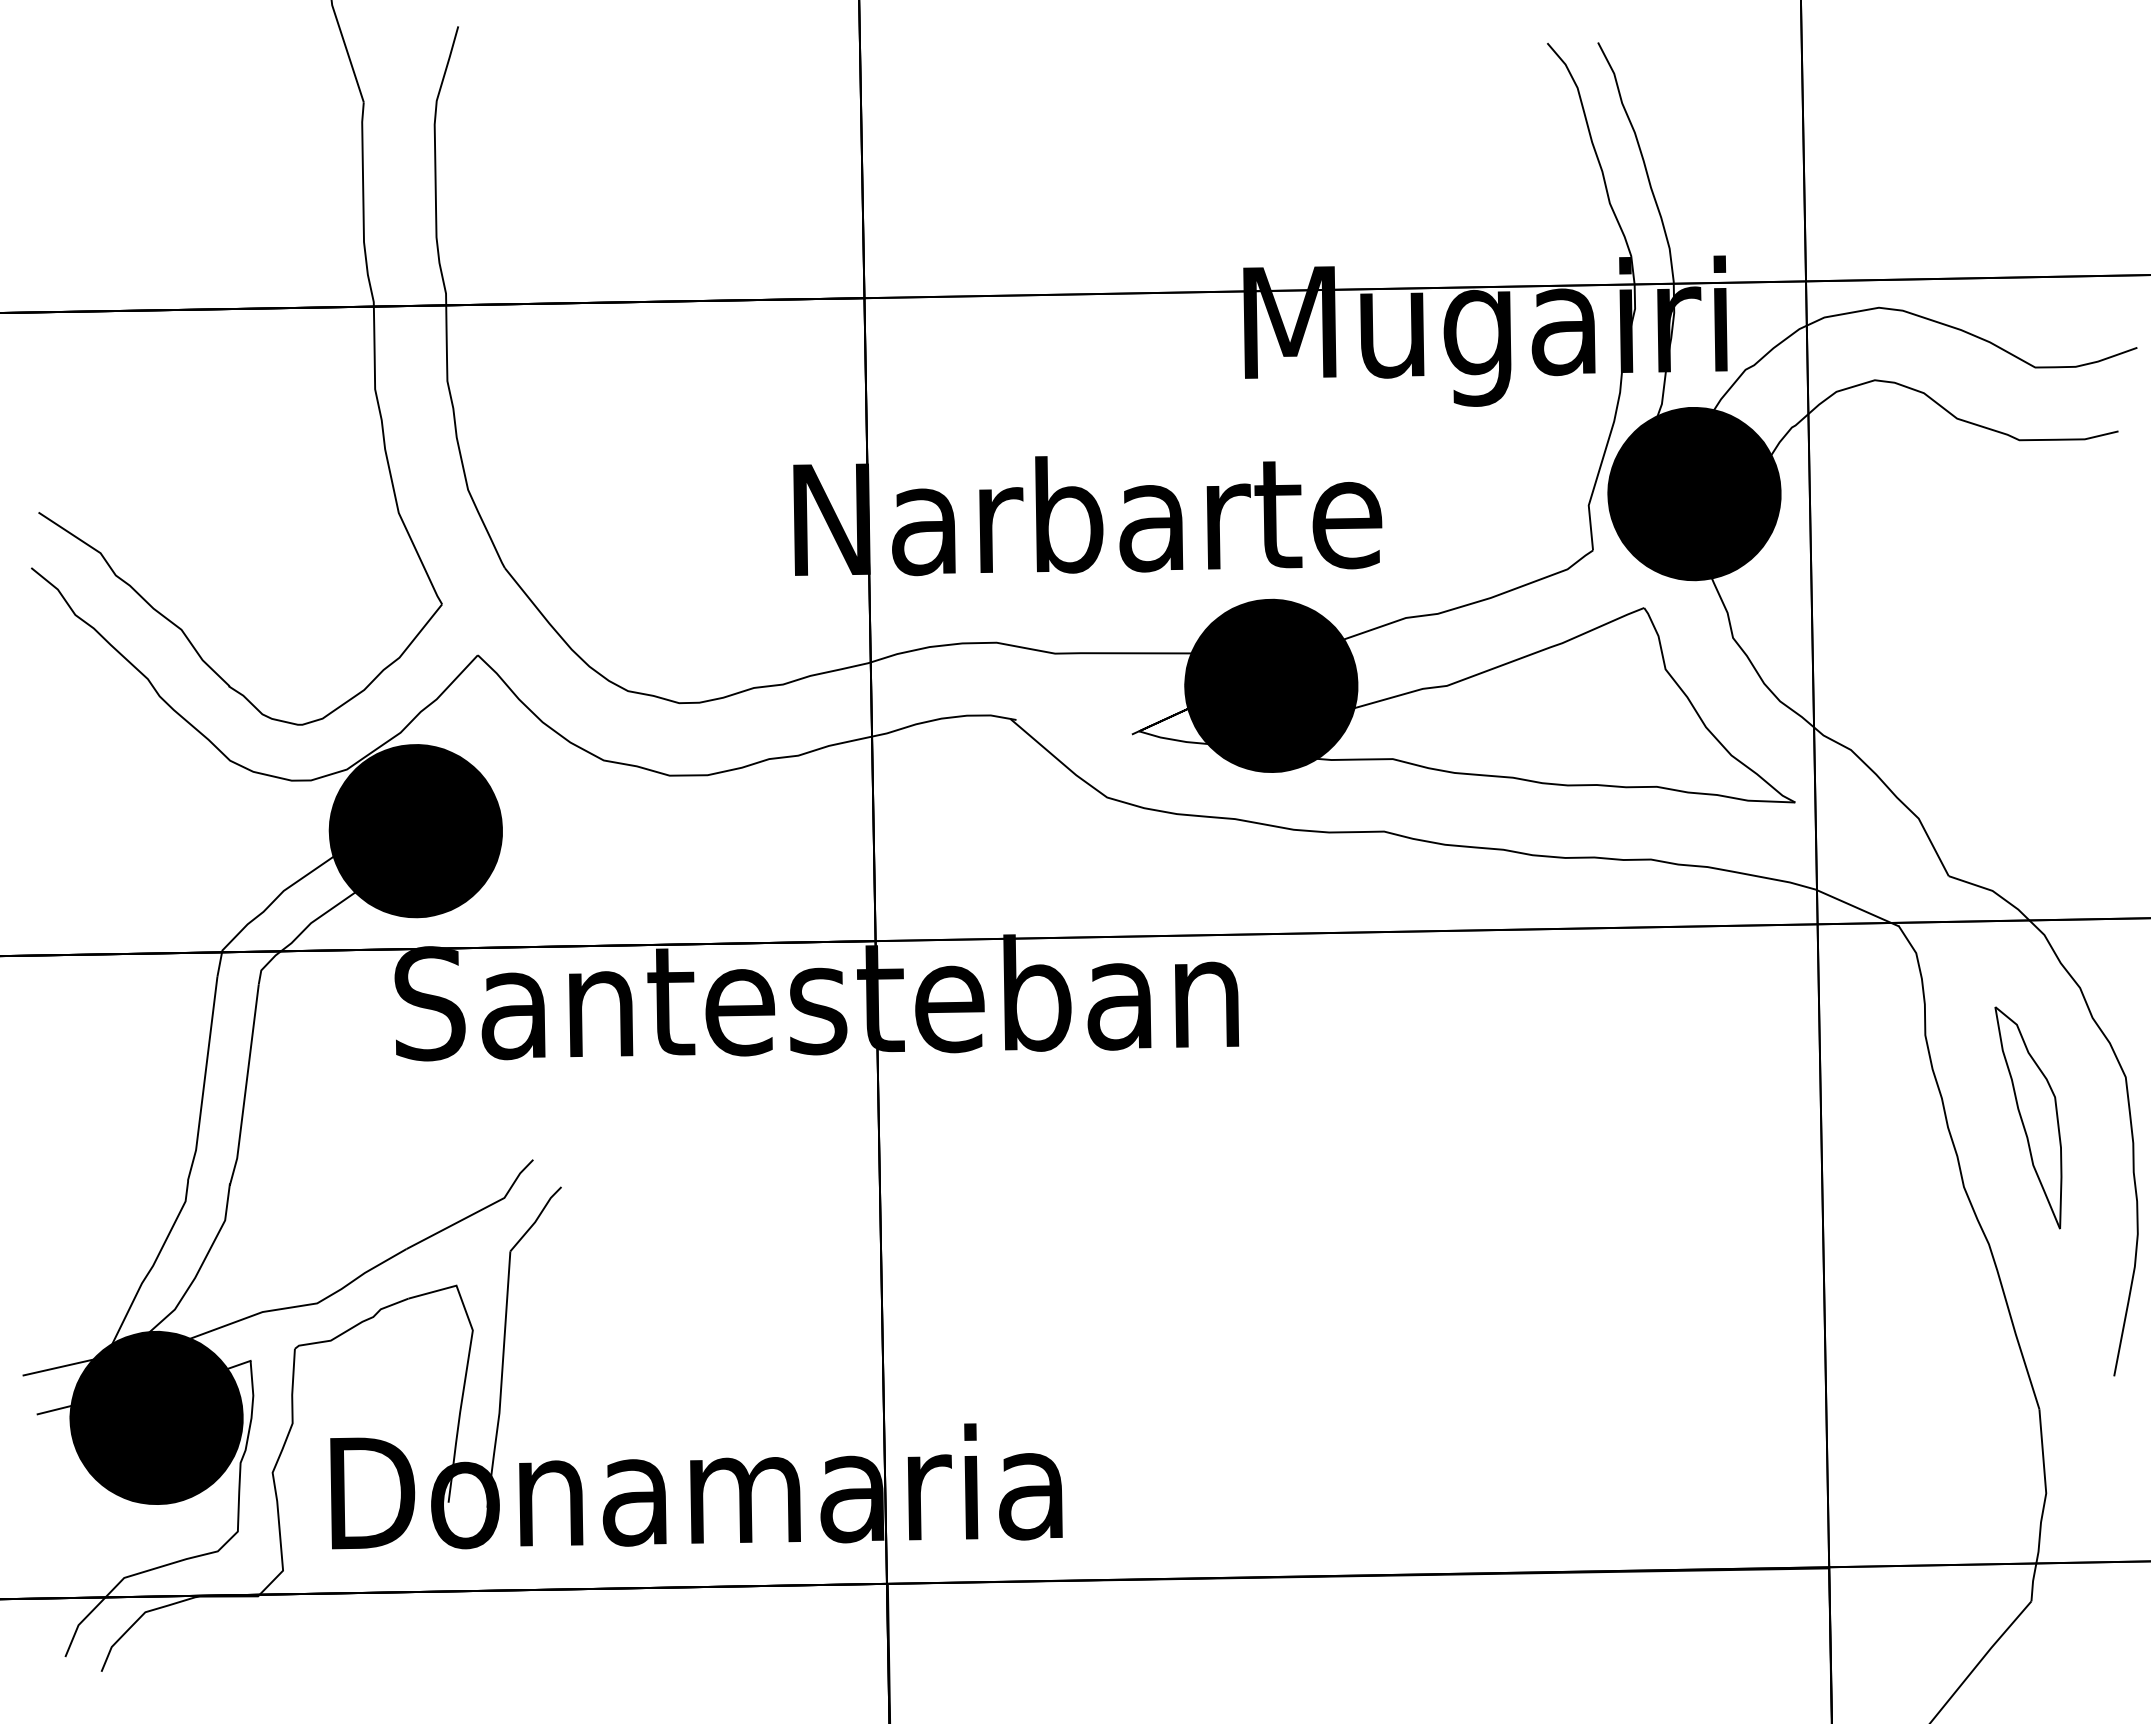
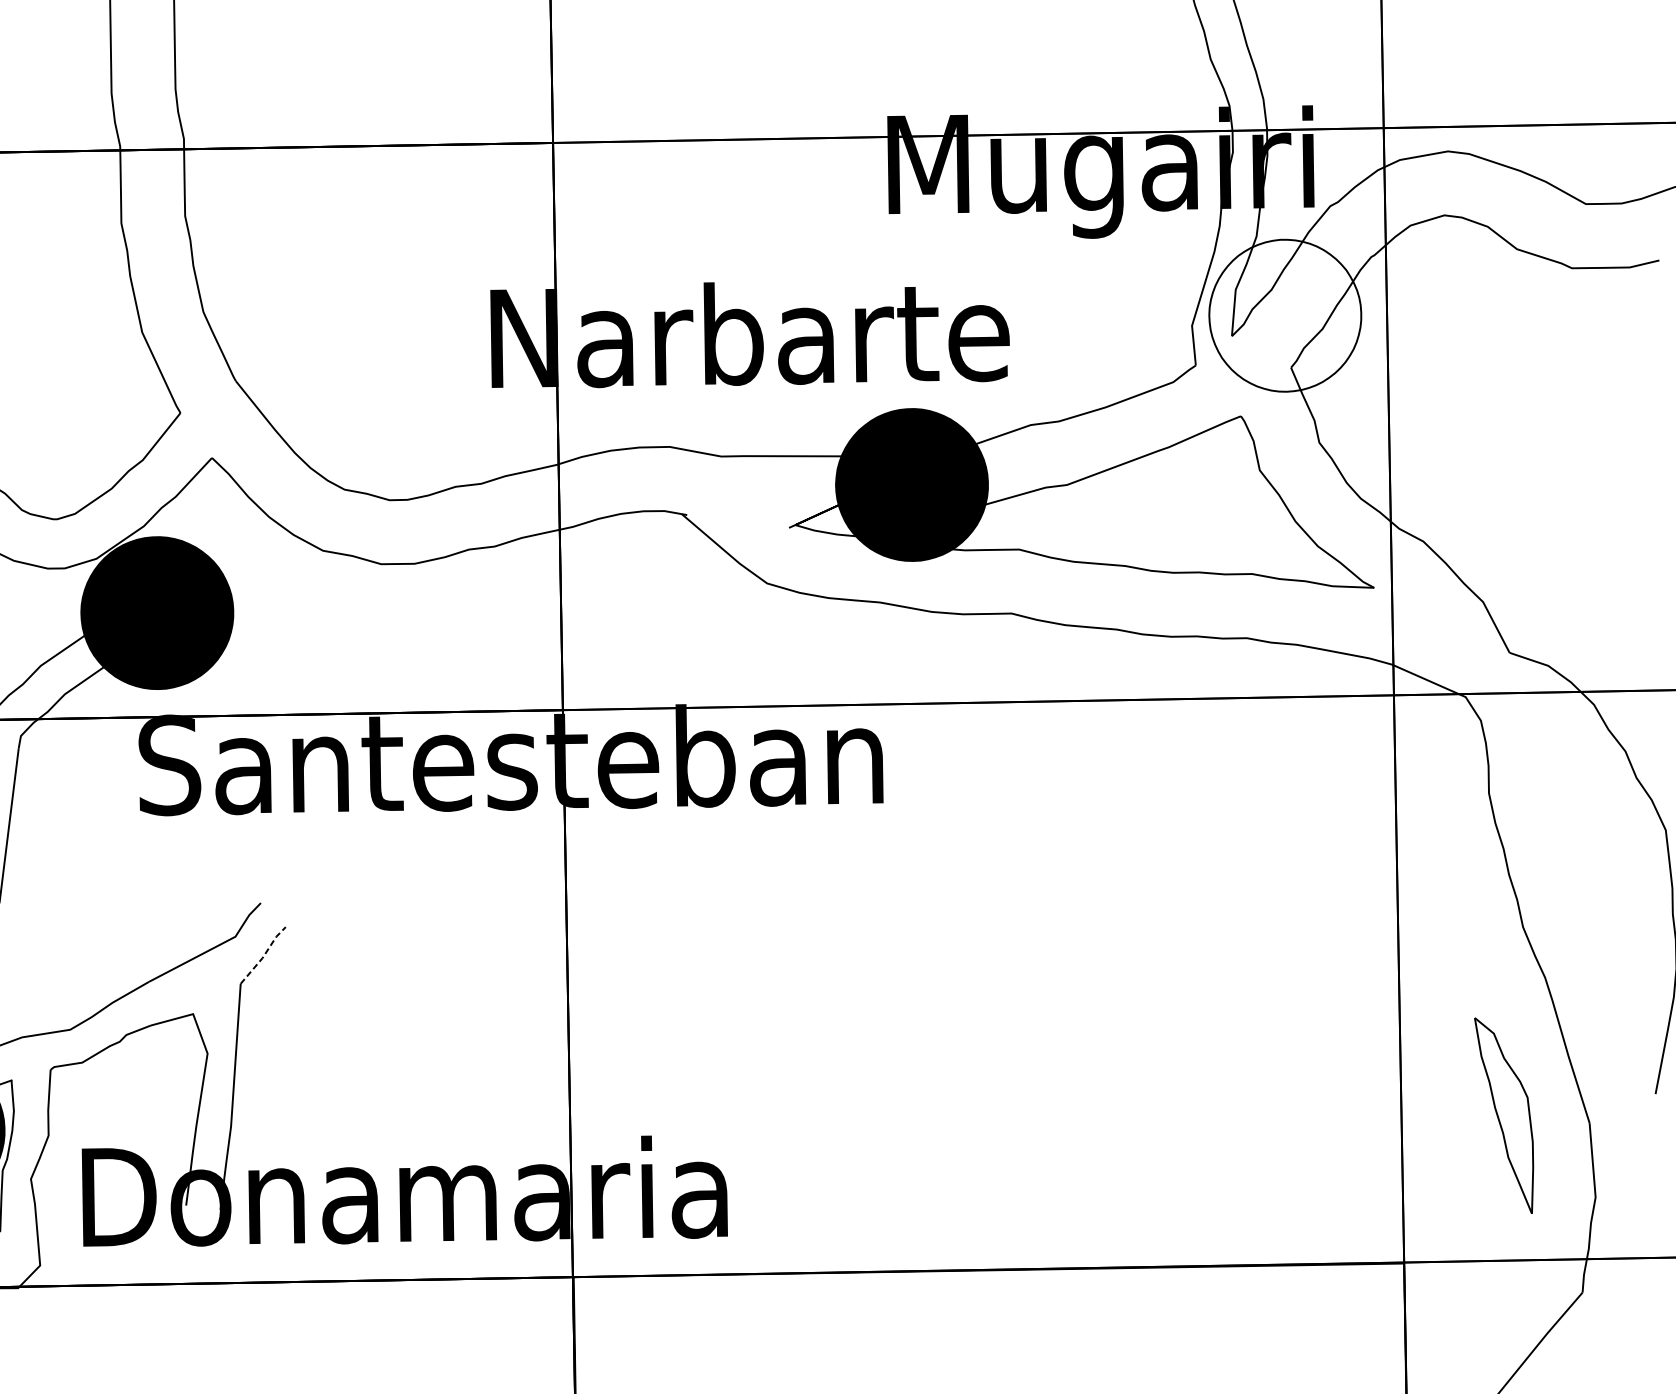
fill: (1694, 493) -> (1285, 315), removed
part: (2028, 1117) -> (1504, 1115), moved
line: (536, 1219) -> (263, 955), solid -> dashed

